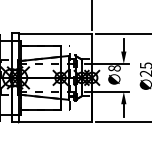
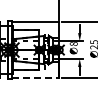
line: (55, 122) -> (35, 78), solid -> dashed

